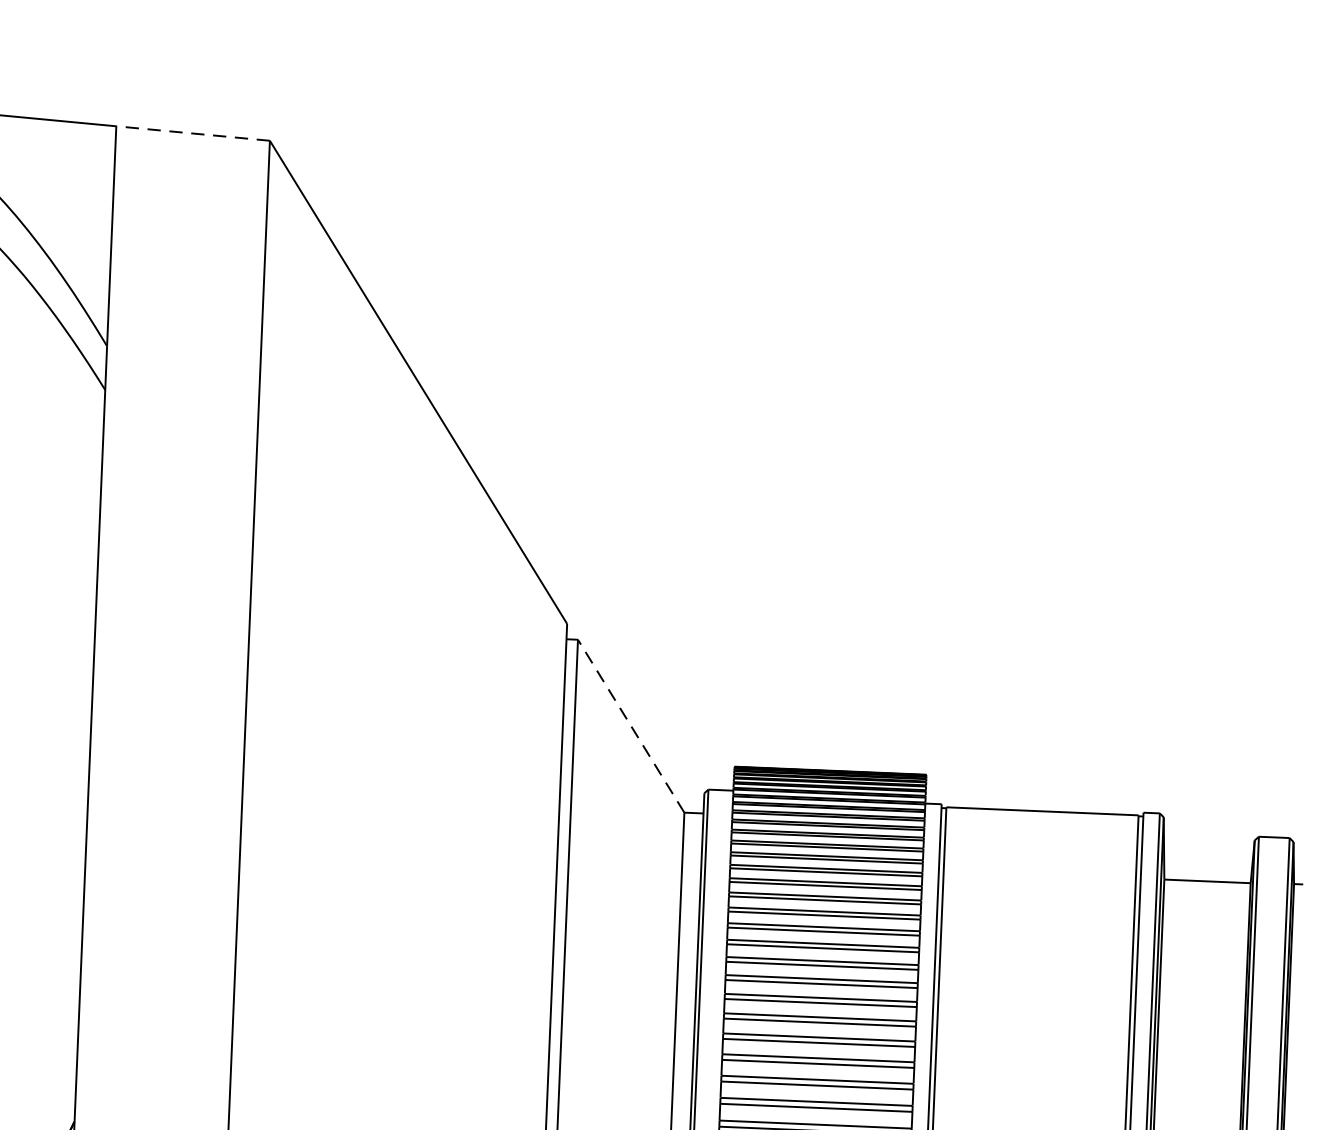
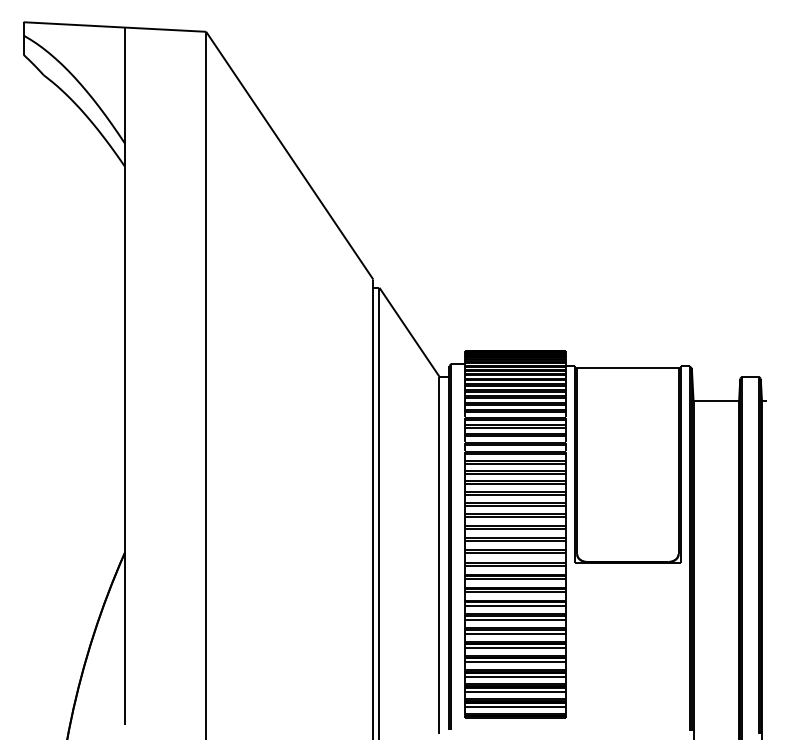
line: (192, 133) -> (165, 29), dashed -> solid
line: (631, 726) -> (409, 332), dashed -> solid

